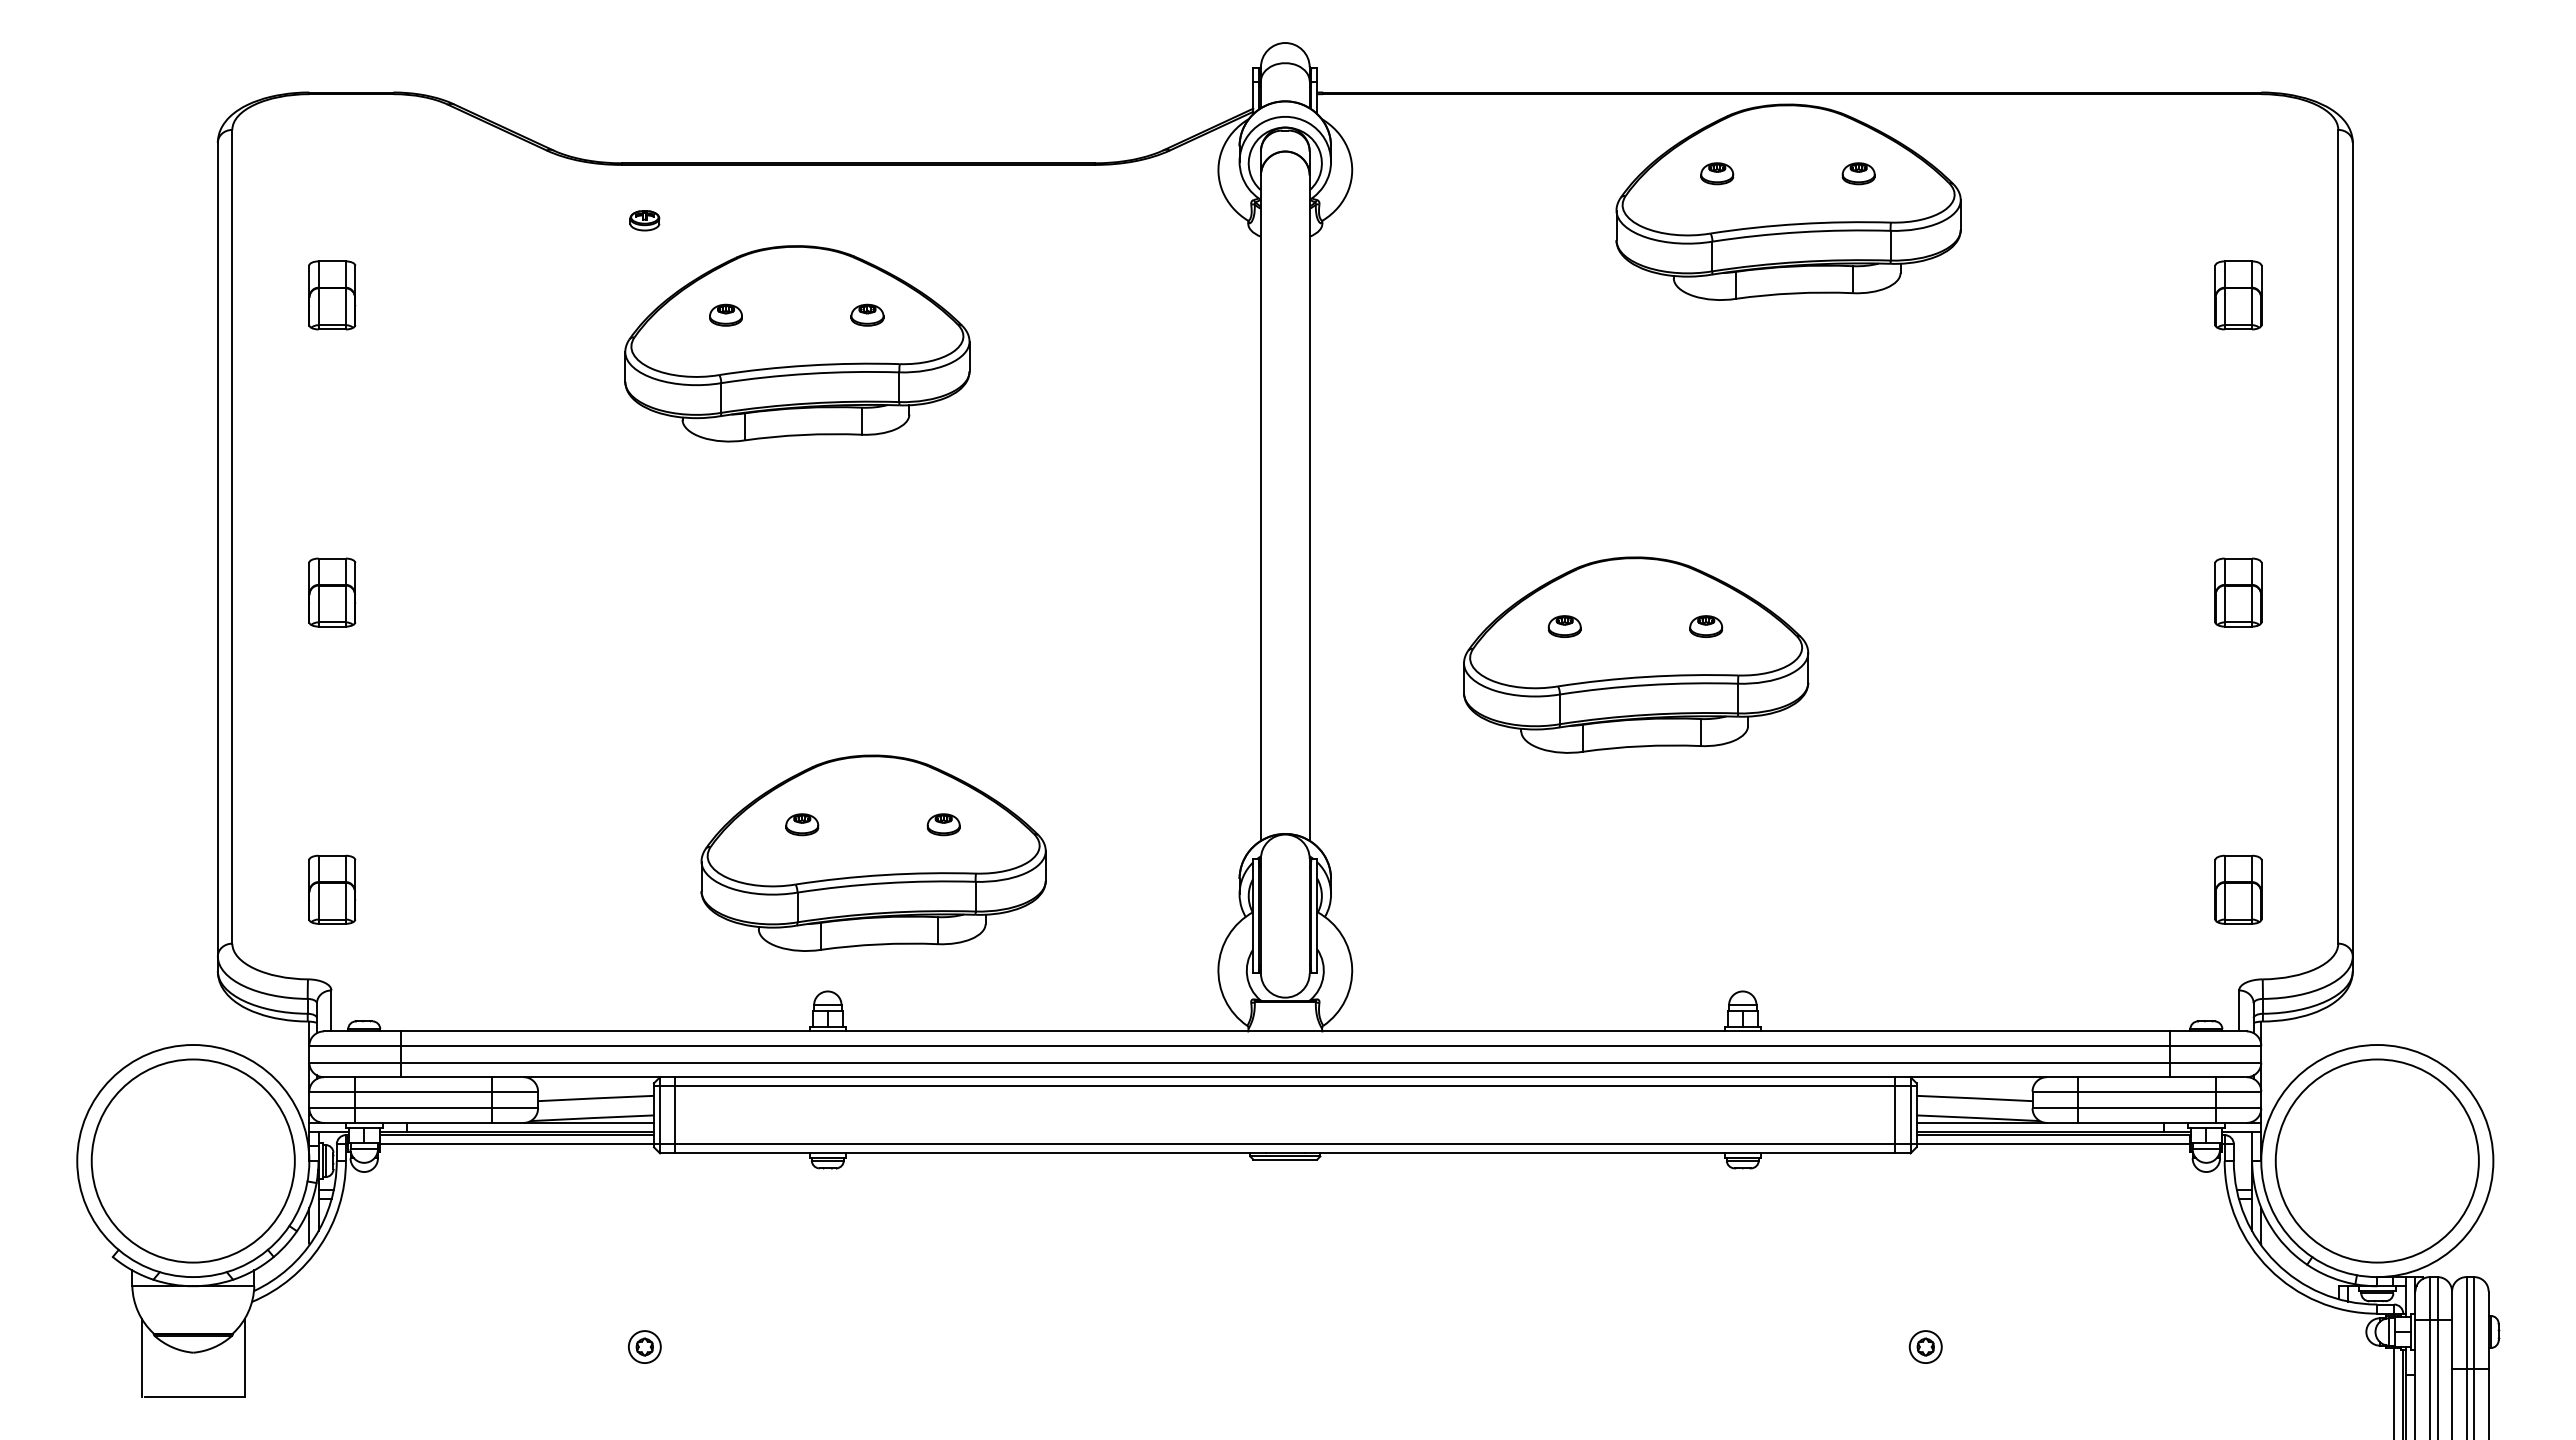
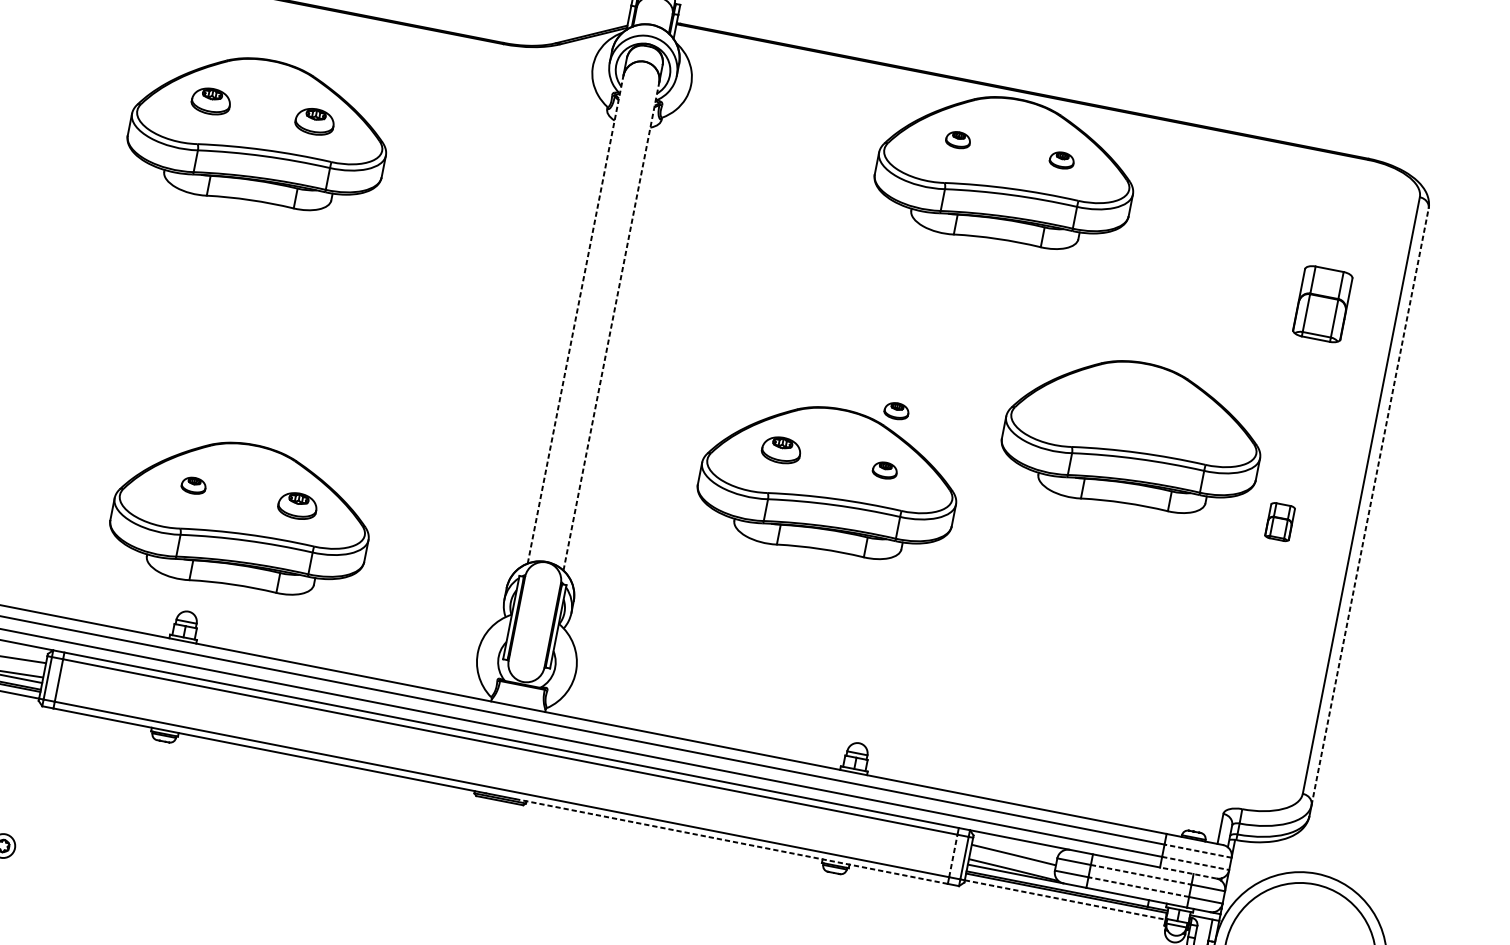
part: (644, 220) -> (165, 20), removed
part: (2238, 295) -> (1322, 304), size x1.4
part: (725, 314) -> (210, 100), size x1.6
part: (867, 314) -> (315, 121), size x1.6
line: (1260, 508) -> (575, 319), solid -> dashed
line: (1309, 508) -> (611, 326), solid -> dashed
part: (2023, 515) -> (1133, 434), added
part: (1706, 545) -> (896, 411), added
line: (2352, 549) -> (1369, 506), solid -> dashed
part: (2238, 592) -> (1280, 522), size x0.7
part: (1564, 626) -> (781, 450), size x1.6
part: (943, 824) -> (297, 505), size x1.6
part: (2238, 889) -> (1237, 739), removed
line: (2215, 1045) -> (1198, 850), solid -> dashed
line: (2215, 1062) -> (1195, 863), solid -> dashed
line: (2208, 1077) -> (1188, 873), solid -> dashed
line: (2146, 1091) -> (1140, 874), solid -> dashed
line: (2146, 1108) -> (1138, 887), solid -> dashed
line: (1895, 1115) -> (953, 856), solid -> dashed
line: (2053, 1144) -> (1065, 900), solid -> dashed
line: (1600, 1153) -> (731, 841), solid -> dashed

